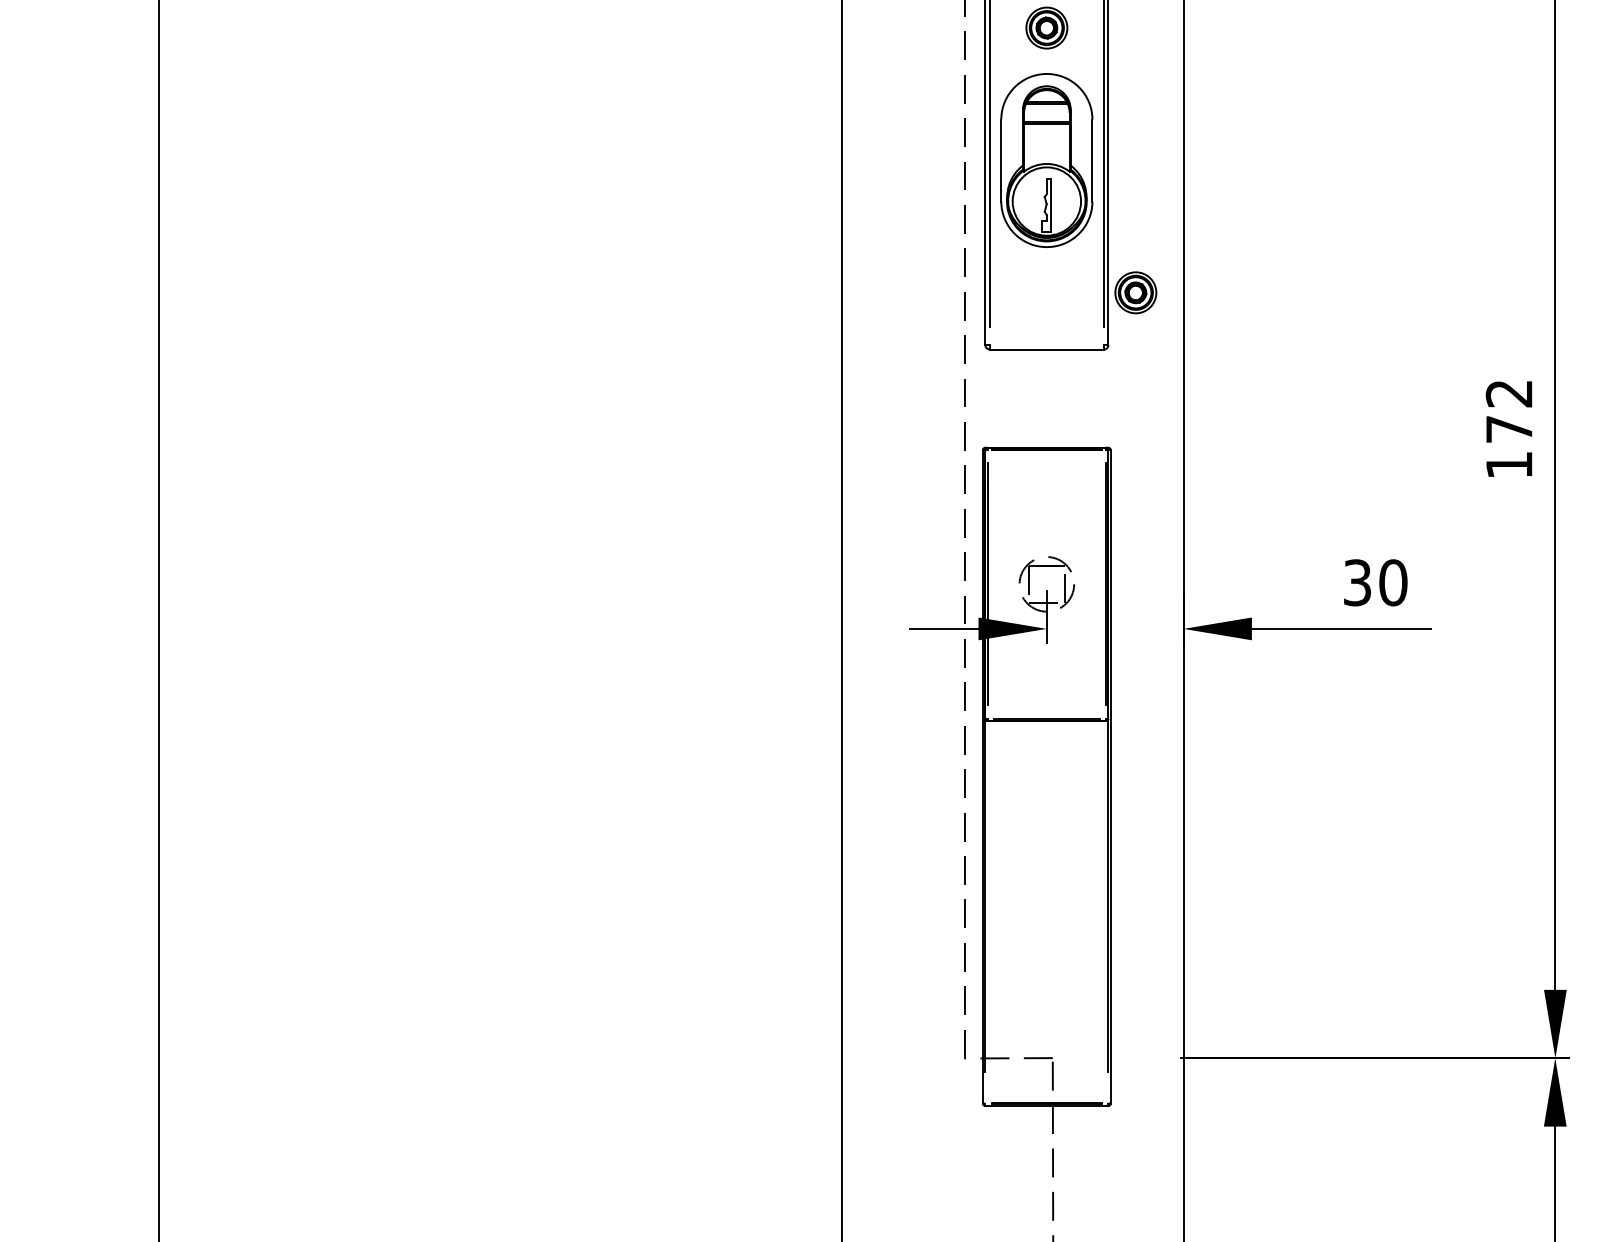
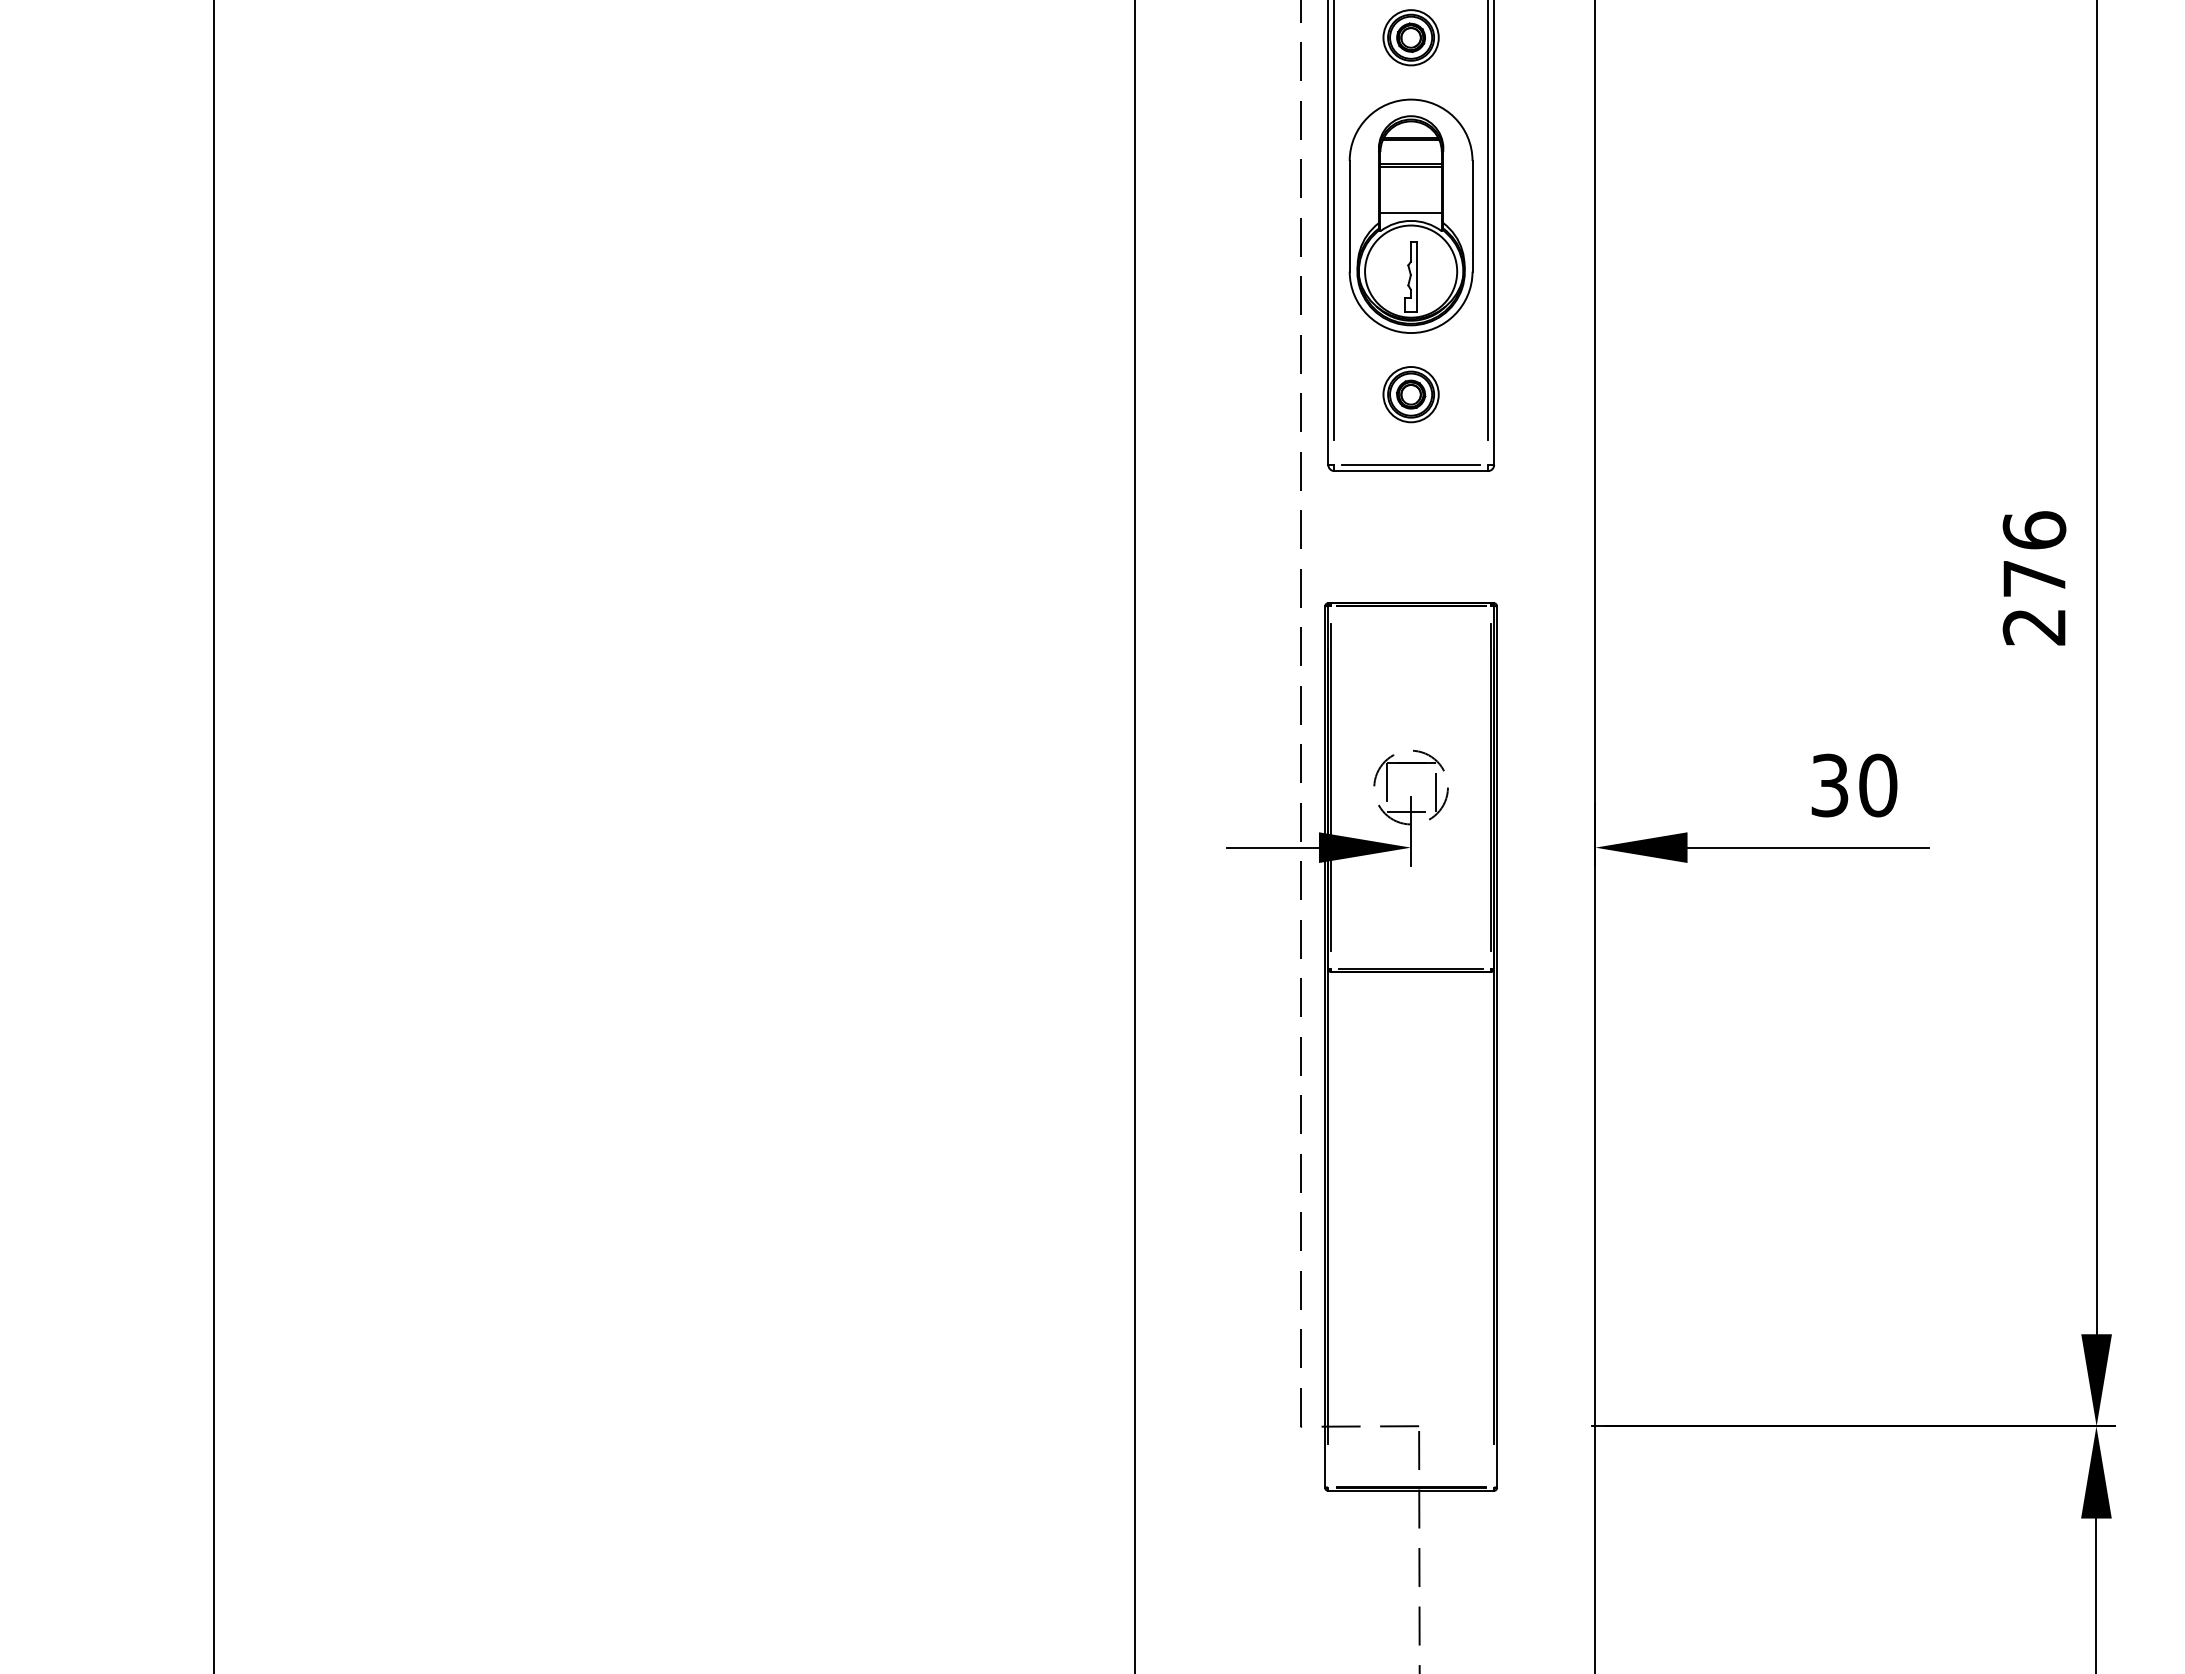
line: (1046, 158) -> (1410, 213), added
part: (1135, 292) -> (1410, 394), moved
line: (1046, 345) -> (1410, 465), added
text: (1508, 428) -> (2033, 577), 172 -> 276

